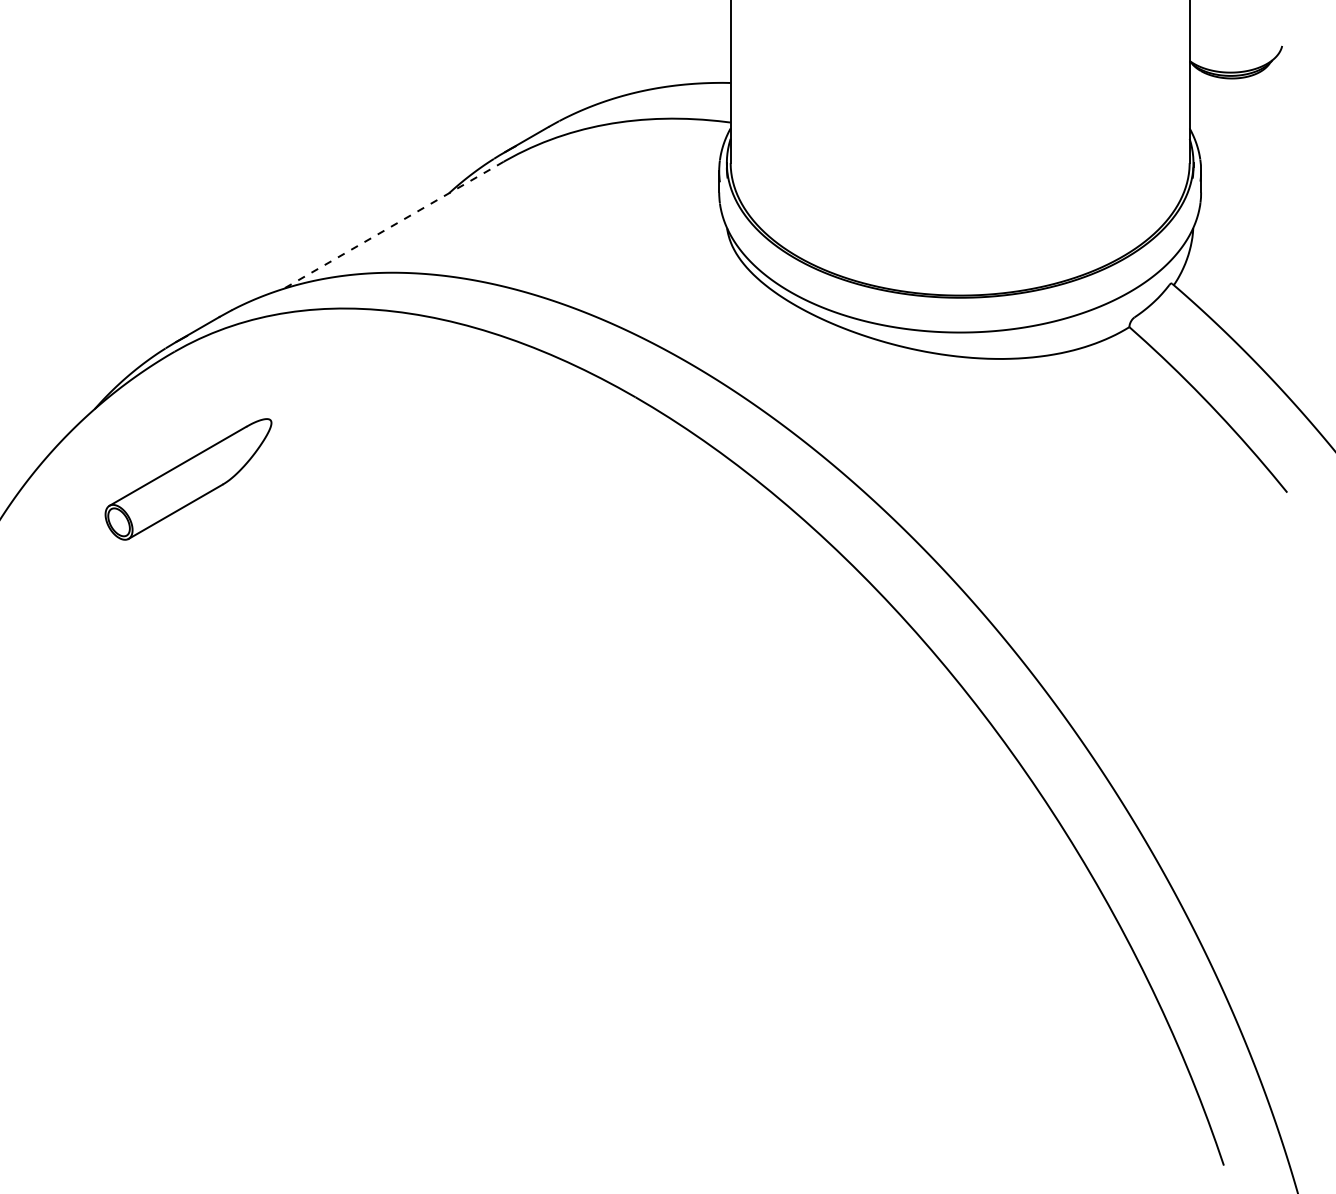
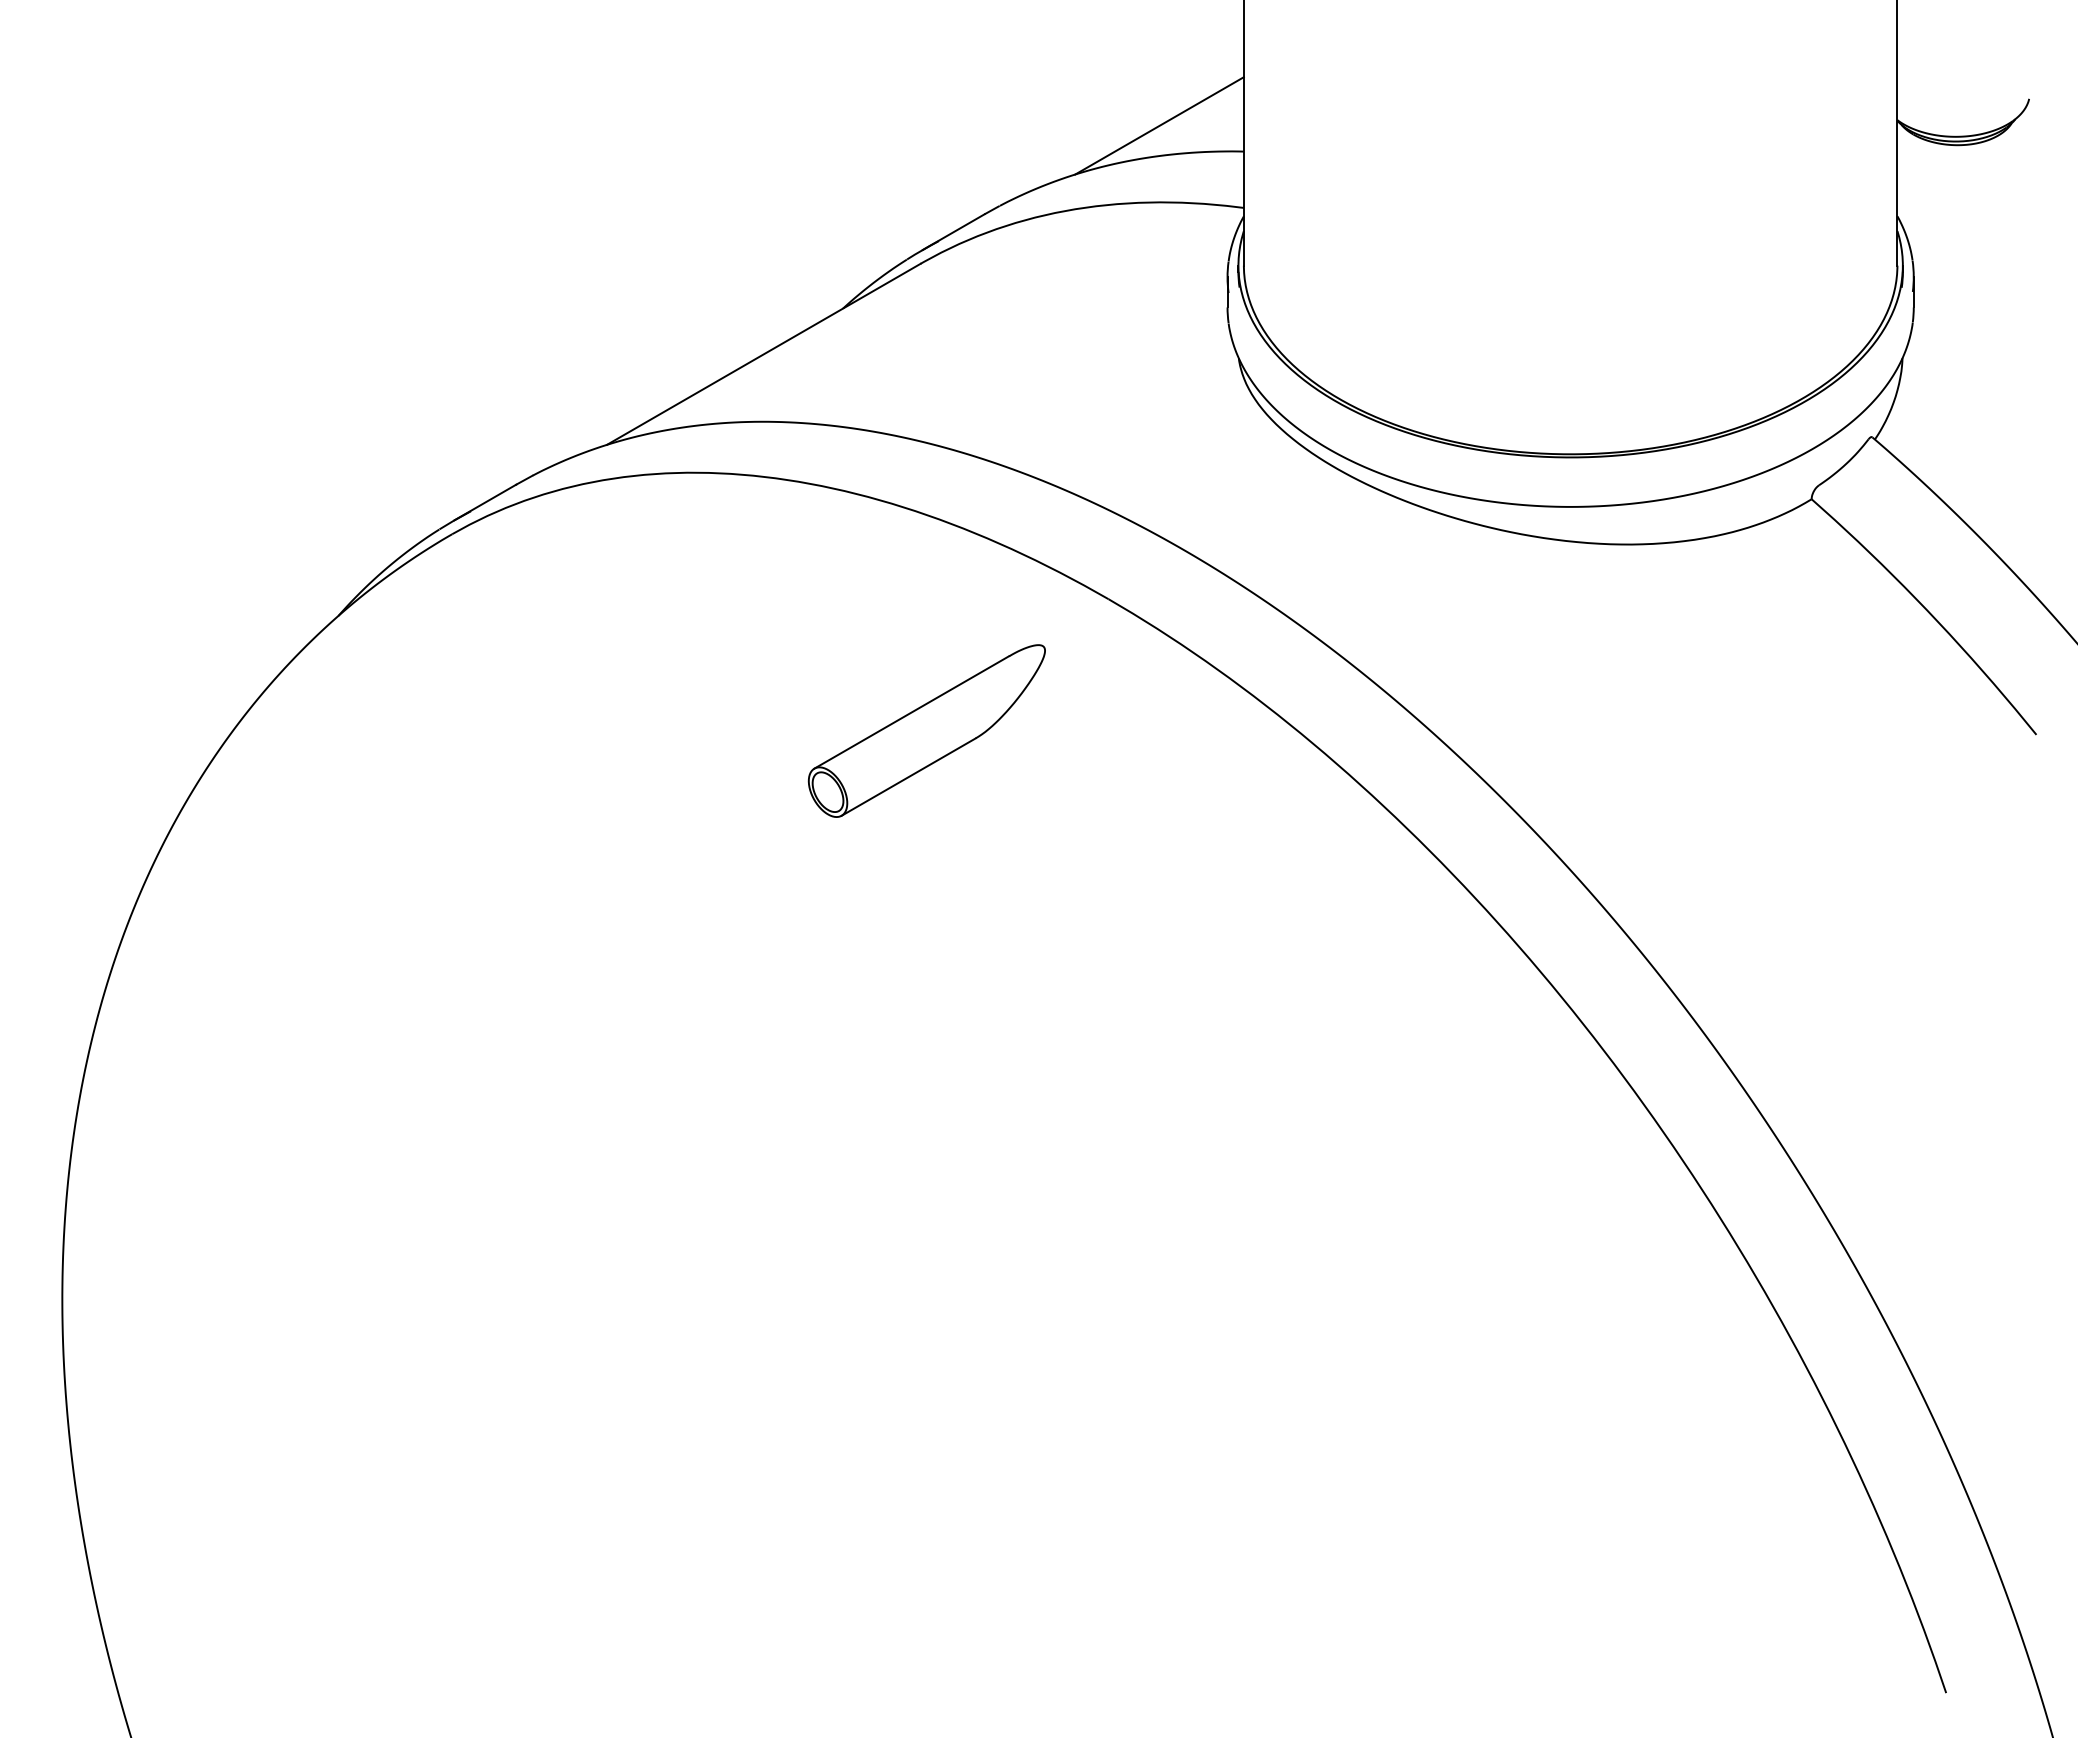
line: (671, 64) -> (1159, 125), added
line: (393, 225) -> (763, 354), dashed -> solid
part: (188, 479) -> (926, 730), moved

